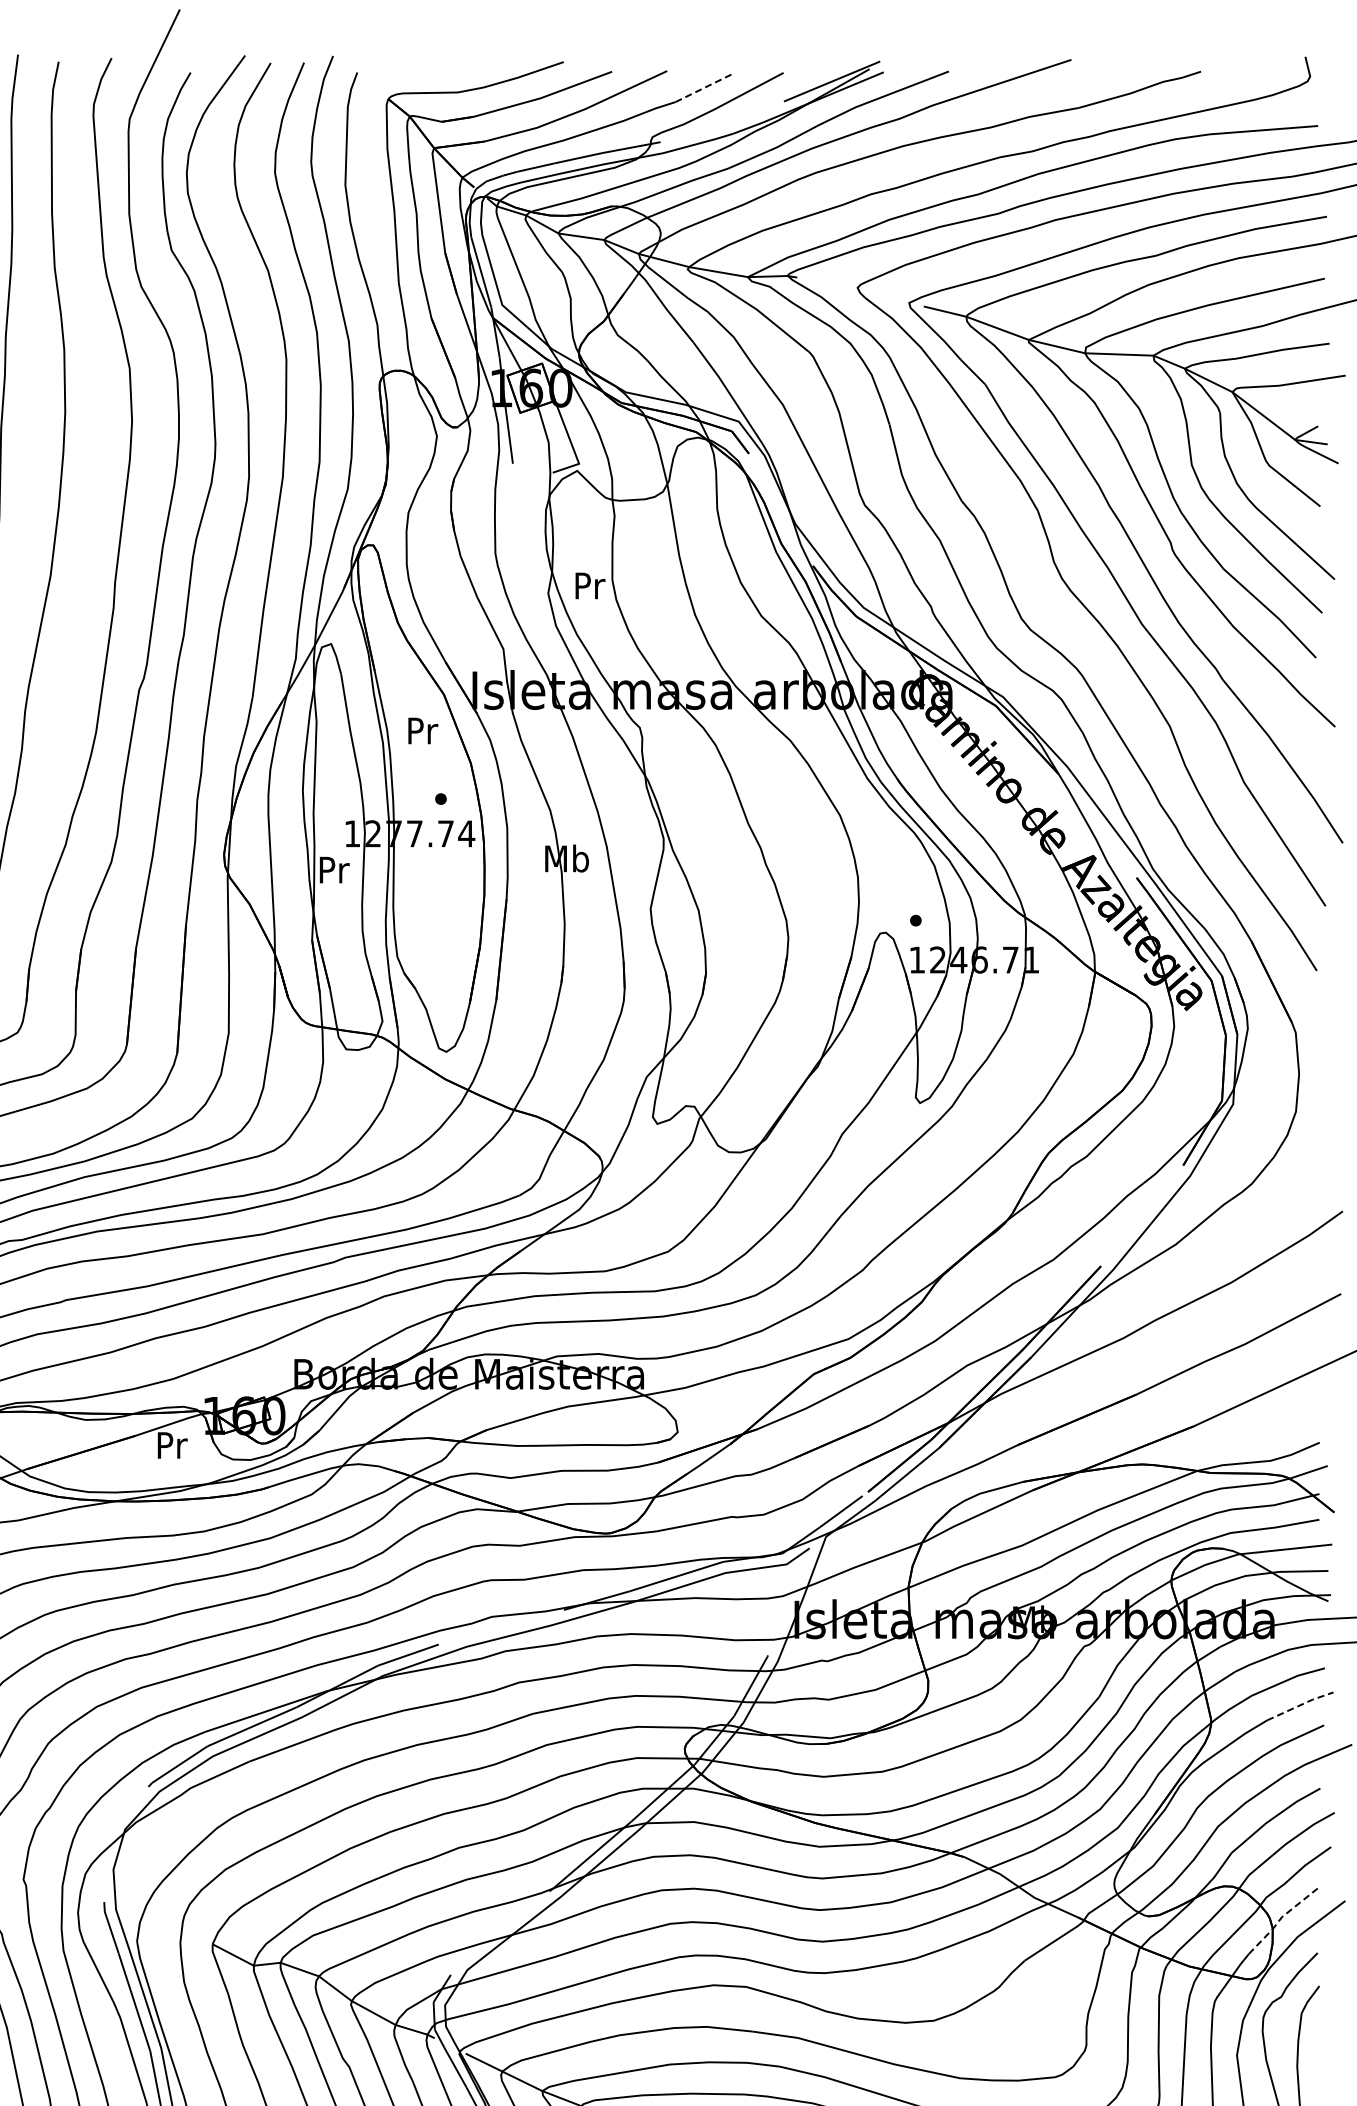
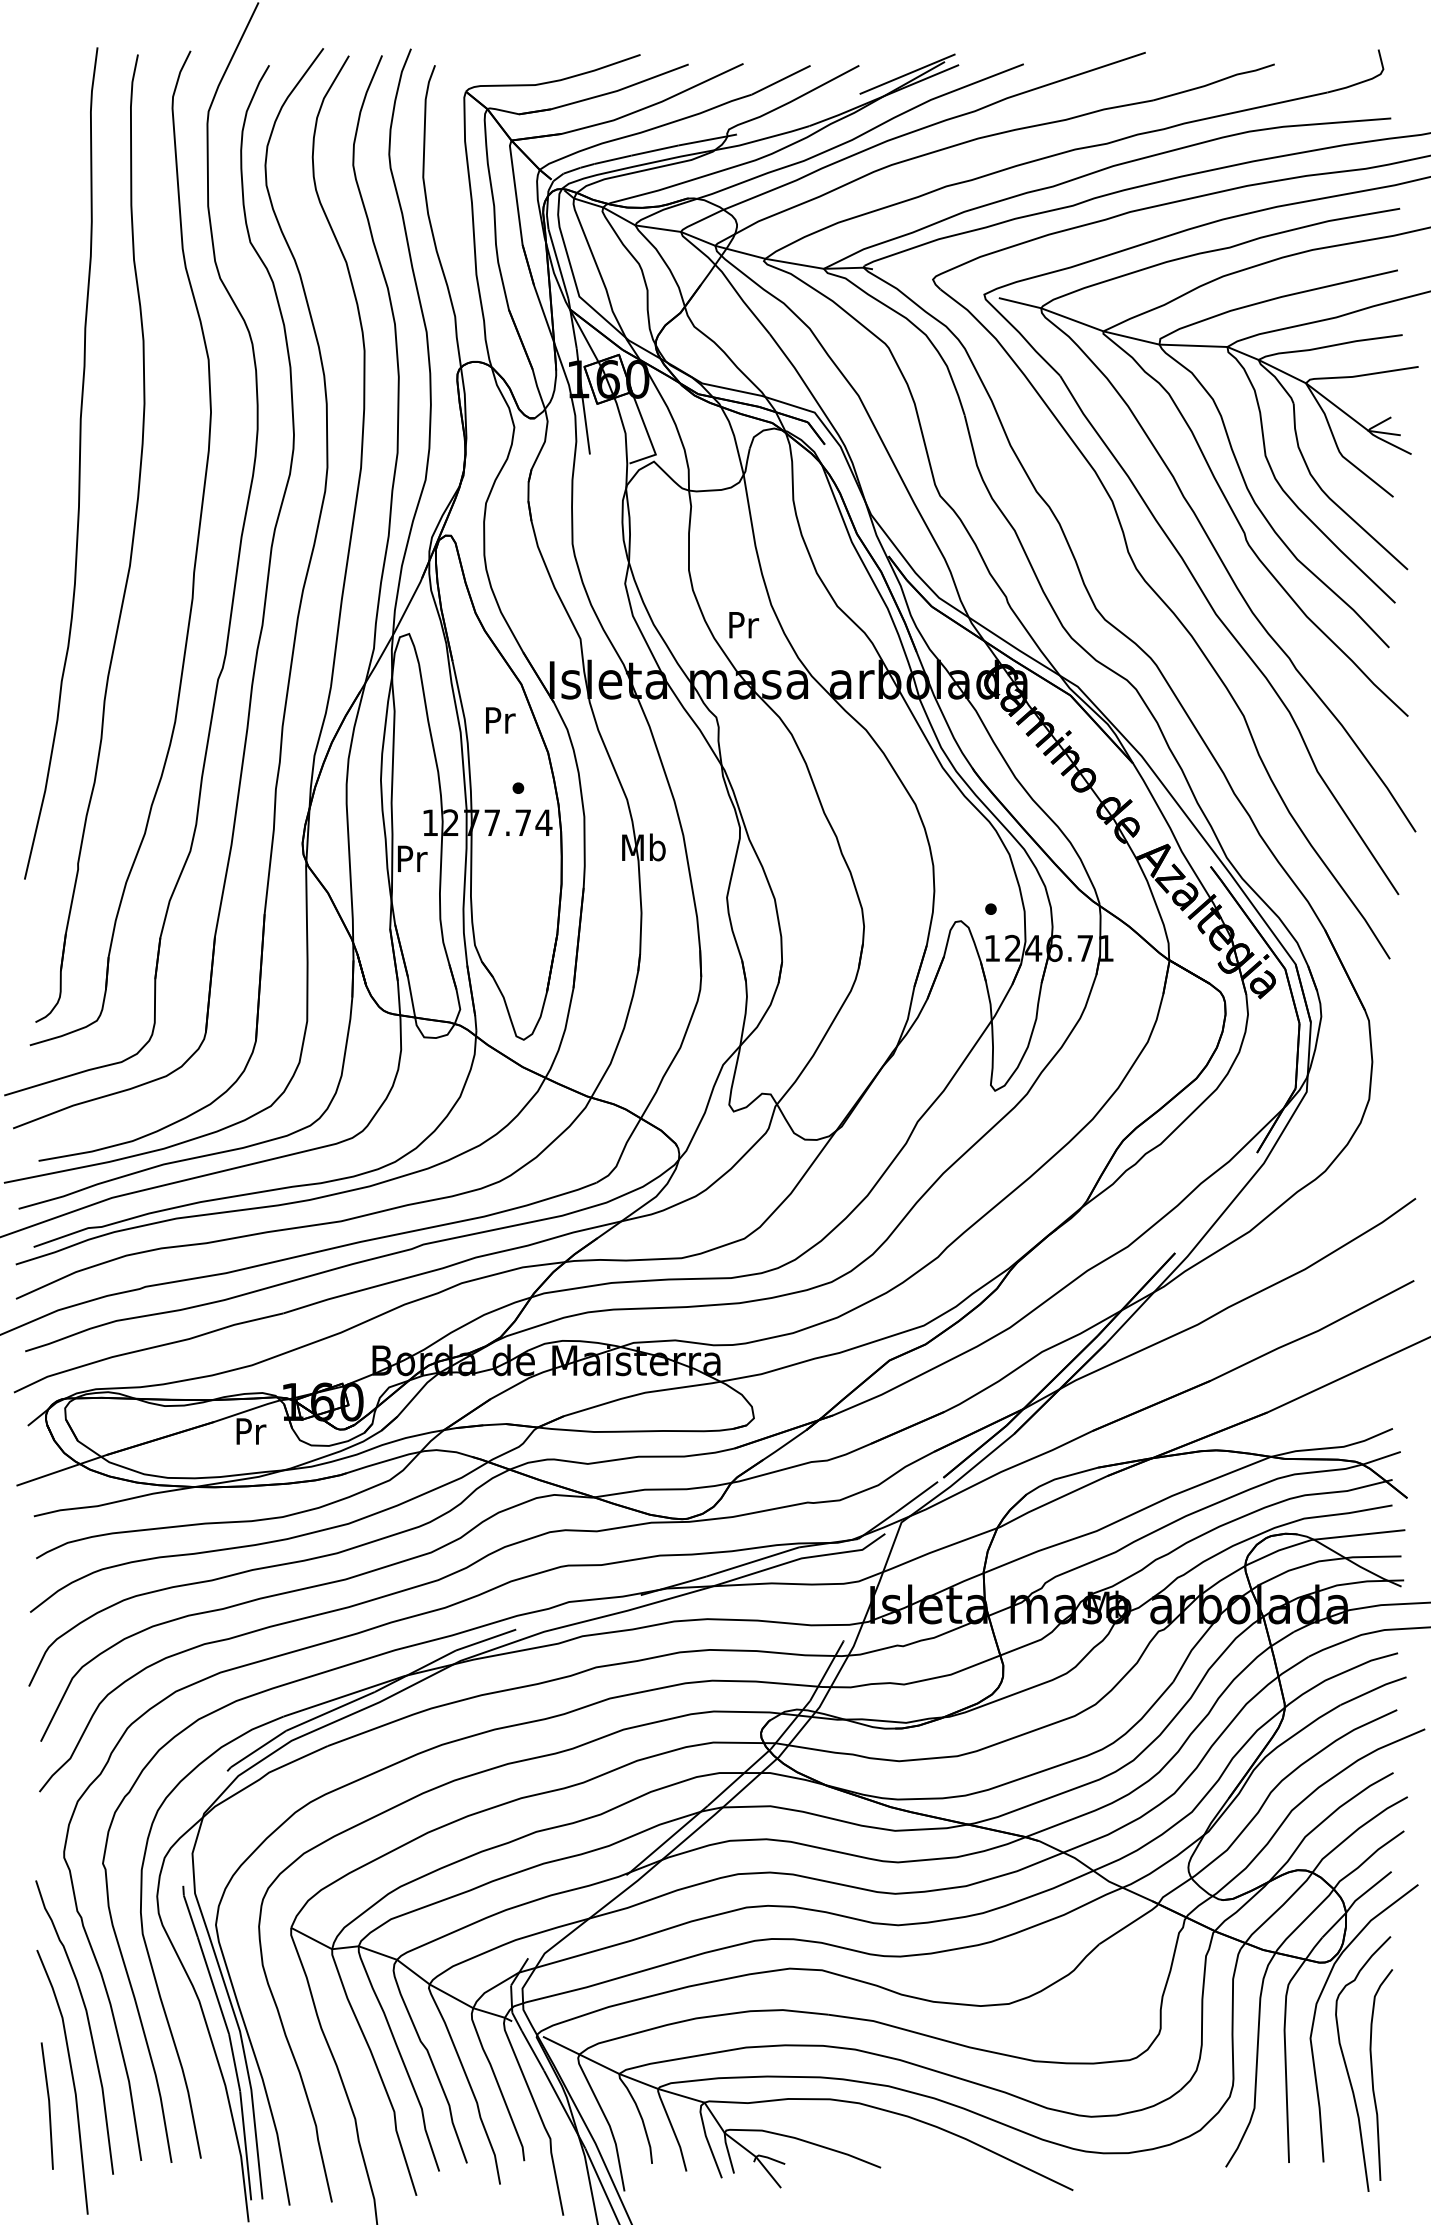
line: (705, 87) -> (781, 80), dashed -> solid
text: (590, 586) -> (744, 625), moved
line: (1301, 1704) -> (1374, 1689), dashed -> solid
line: (1281, 1918) -> (1354, 1902), dashed -> solid

